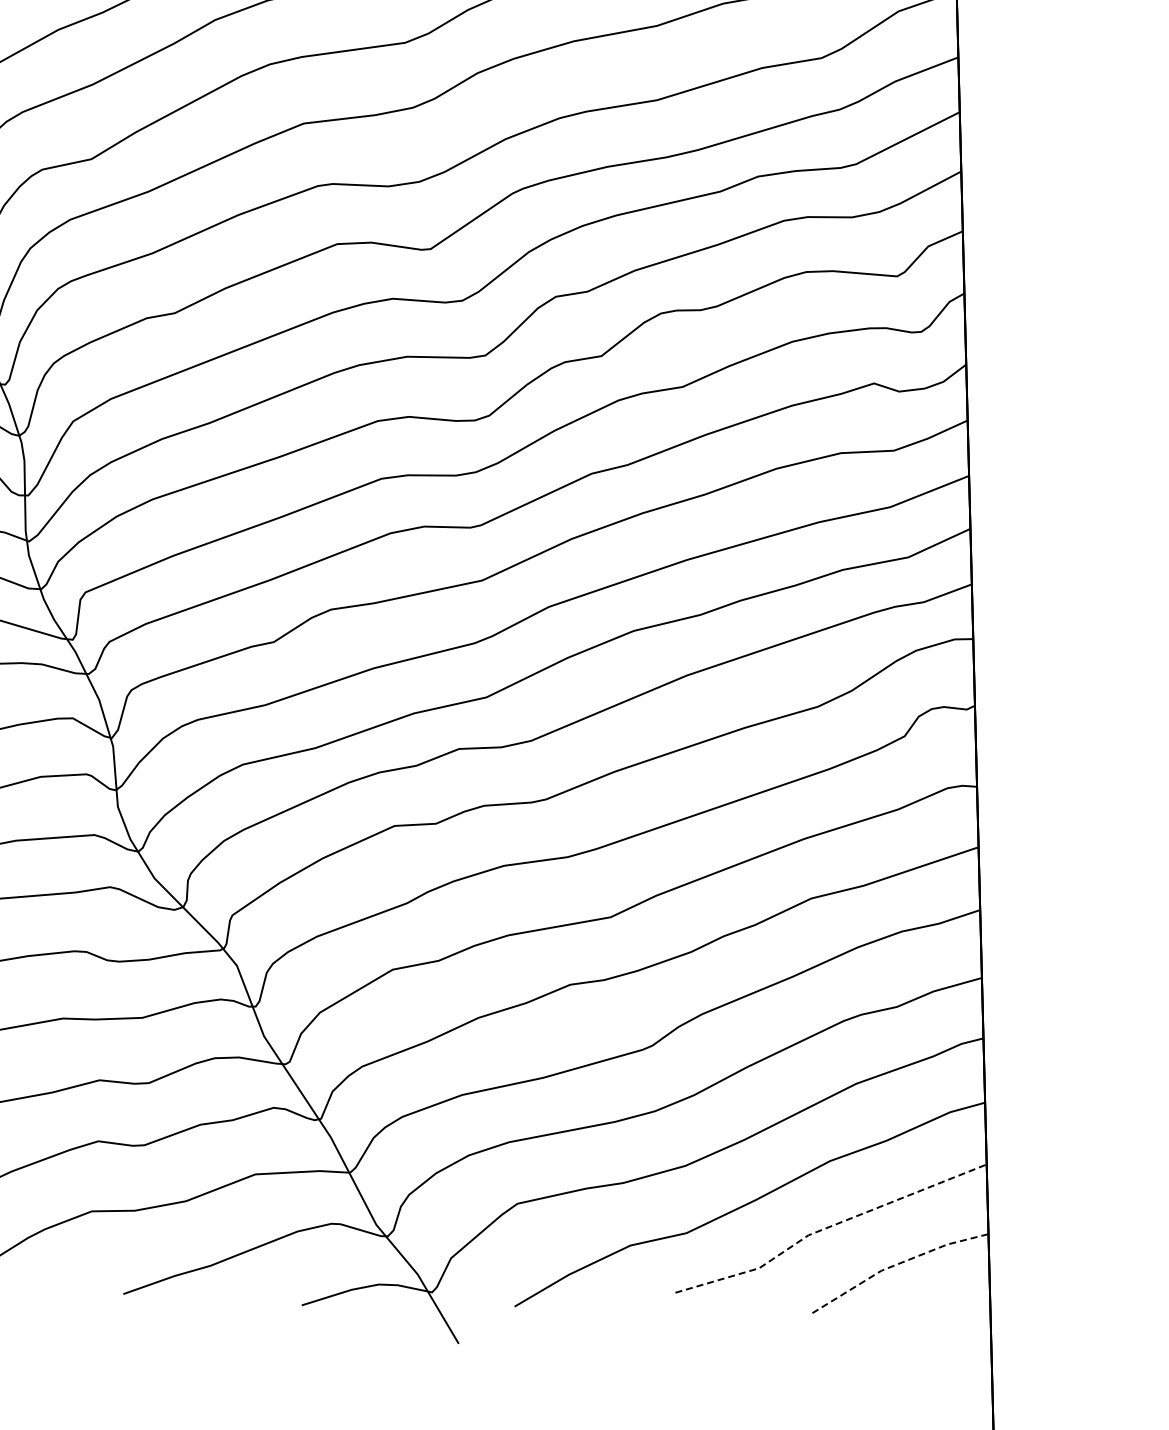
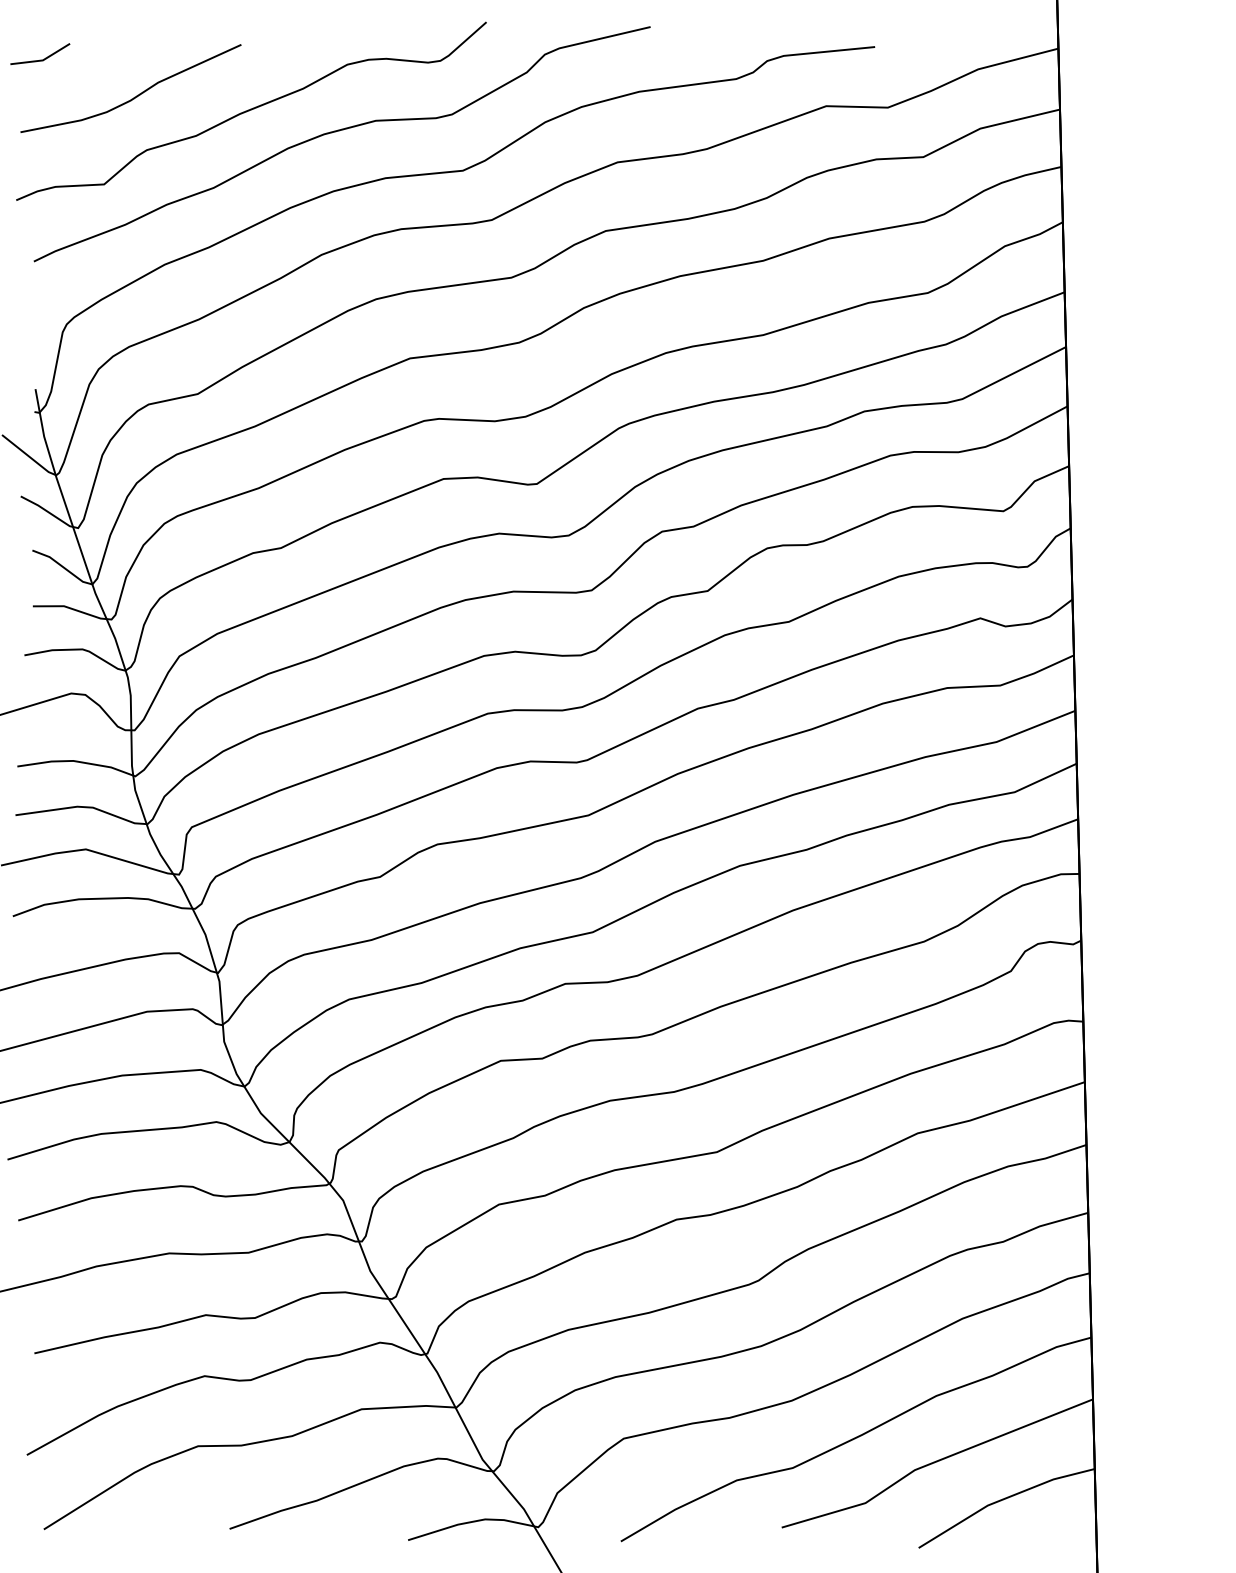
line: (828, 1227) -> (934, 1462), dashed -> solid
line: (896, 1264) -> (1002, 1499), dashed -> solid

